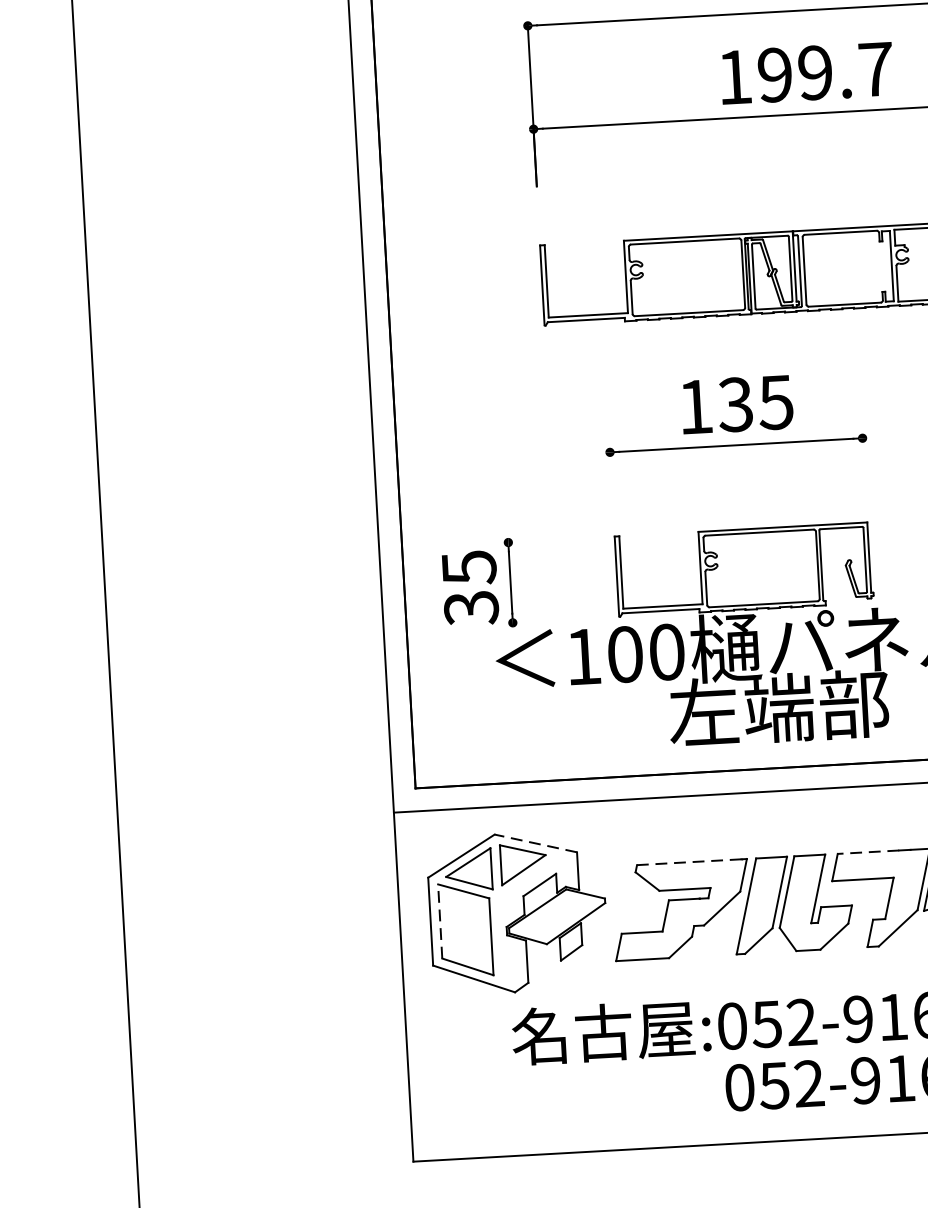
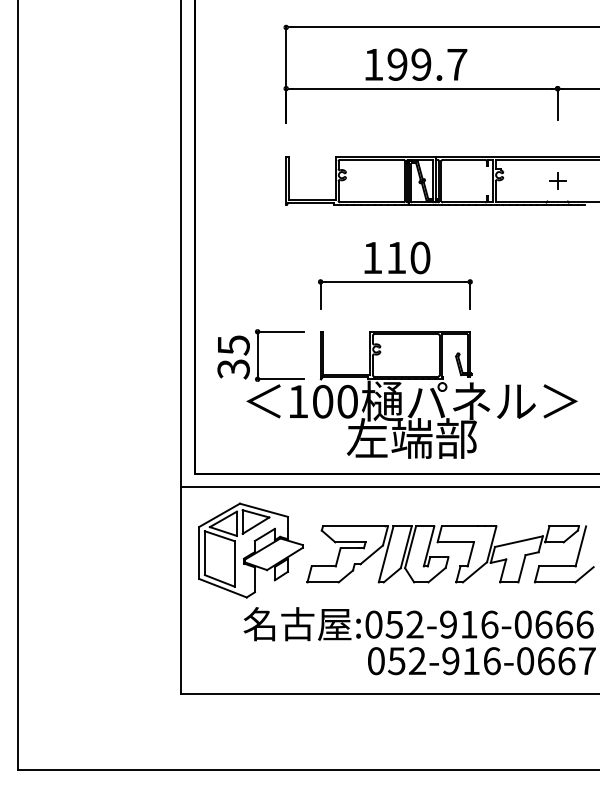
text: (807, 72) -> (416, 64), moved
text: (756, 402) -> (408, 257), 135 -> 110
line: (864, 461) -> (470, 295), added
line: (611, 475) -> (320, 295), added
line: (546, 539) -> (280, 331), added
line: (551, 620) -> (280, 379), added
line: (535, 843) -> (263, 510), dashed -> solid
line: (867, 852) -> (459, 526), dashed -> solid
line: (688, 862) -> (353, 526), dashed -> solid
line: (439, 922) -> (204, 553), dashed -> solid

